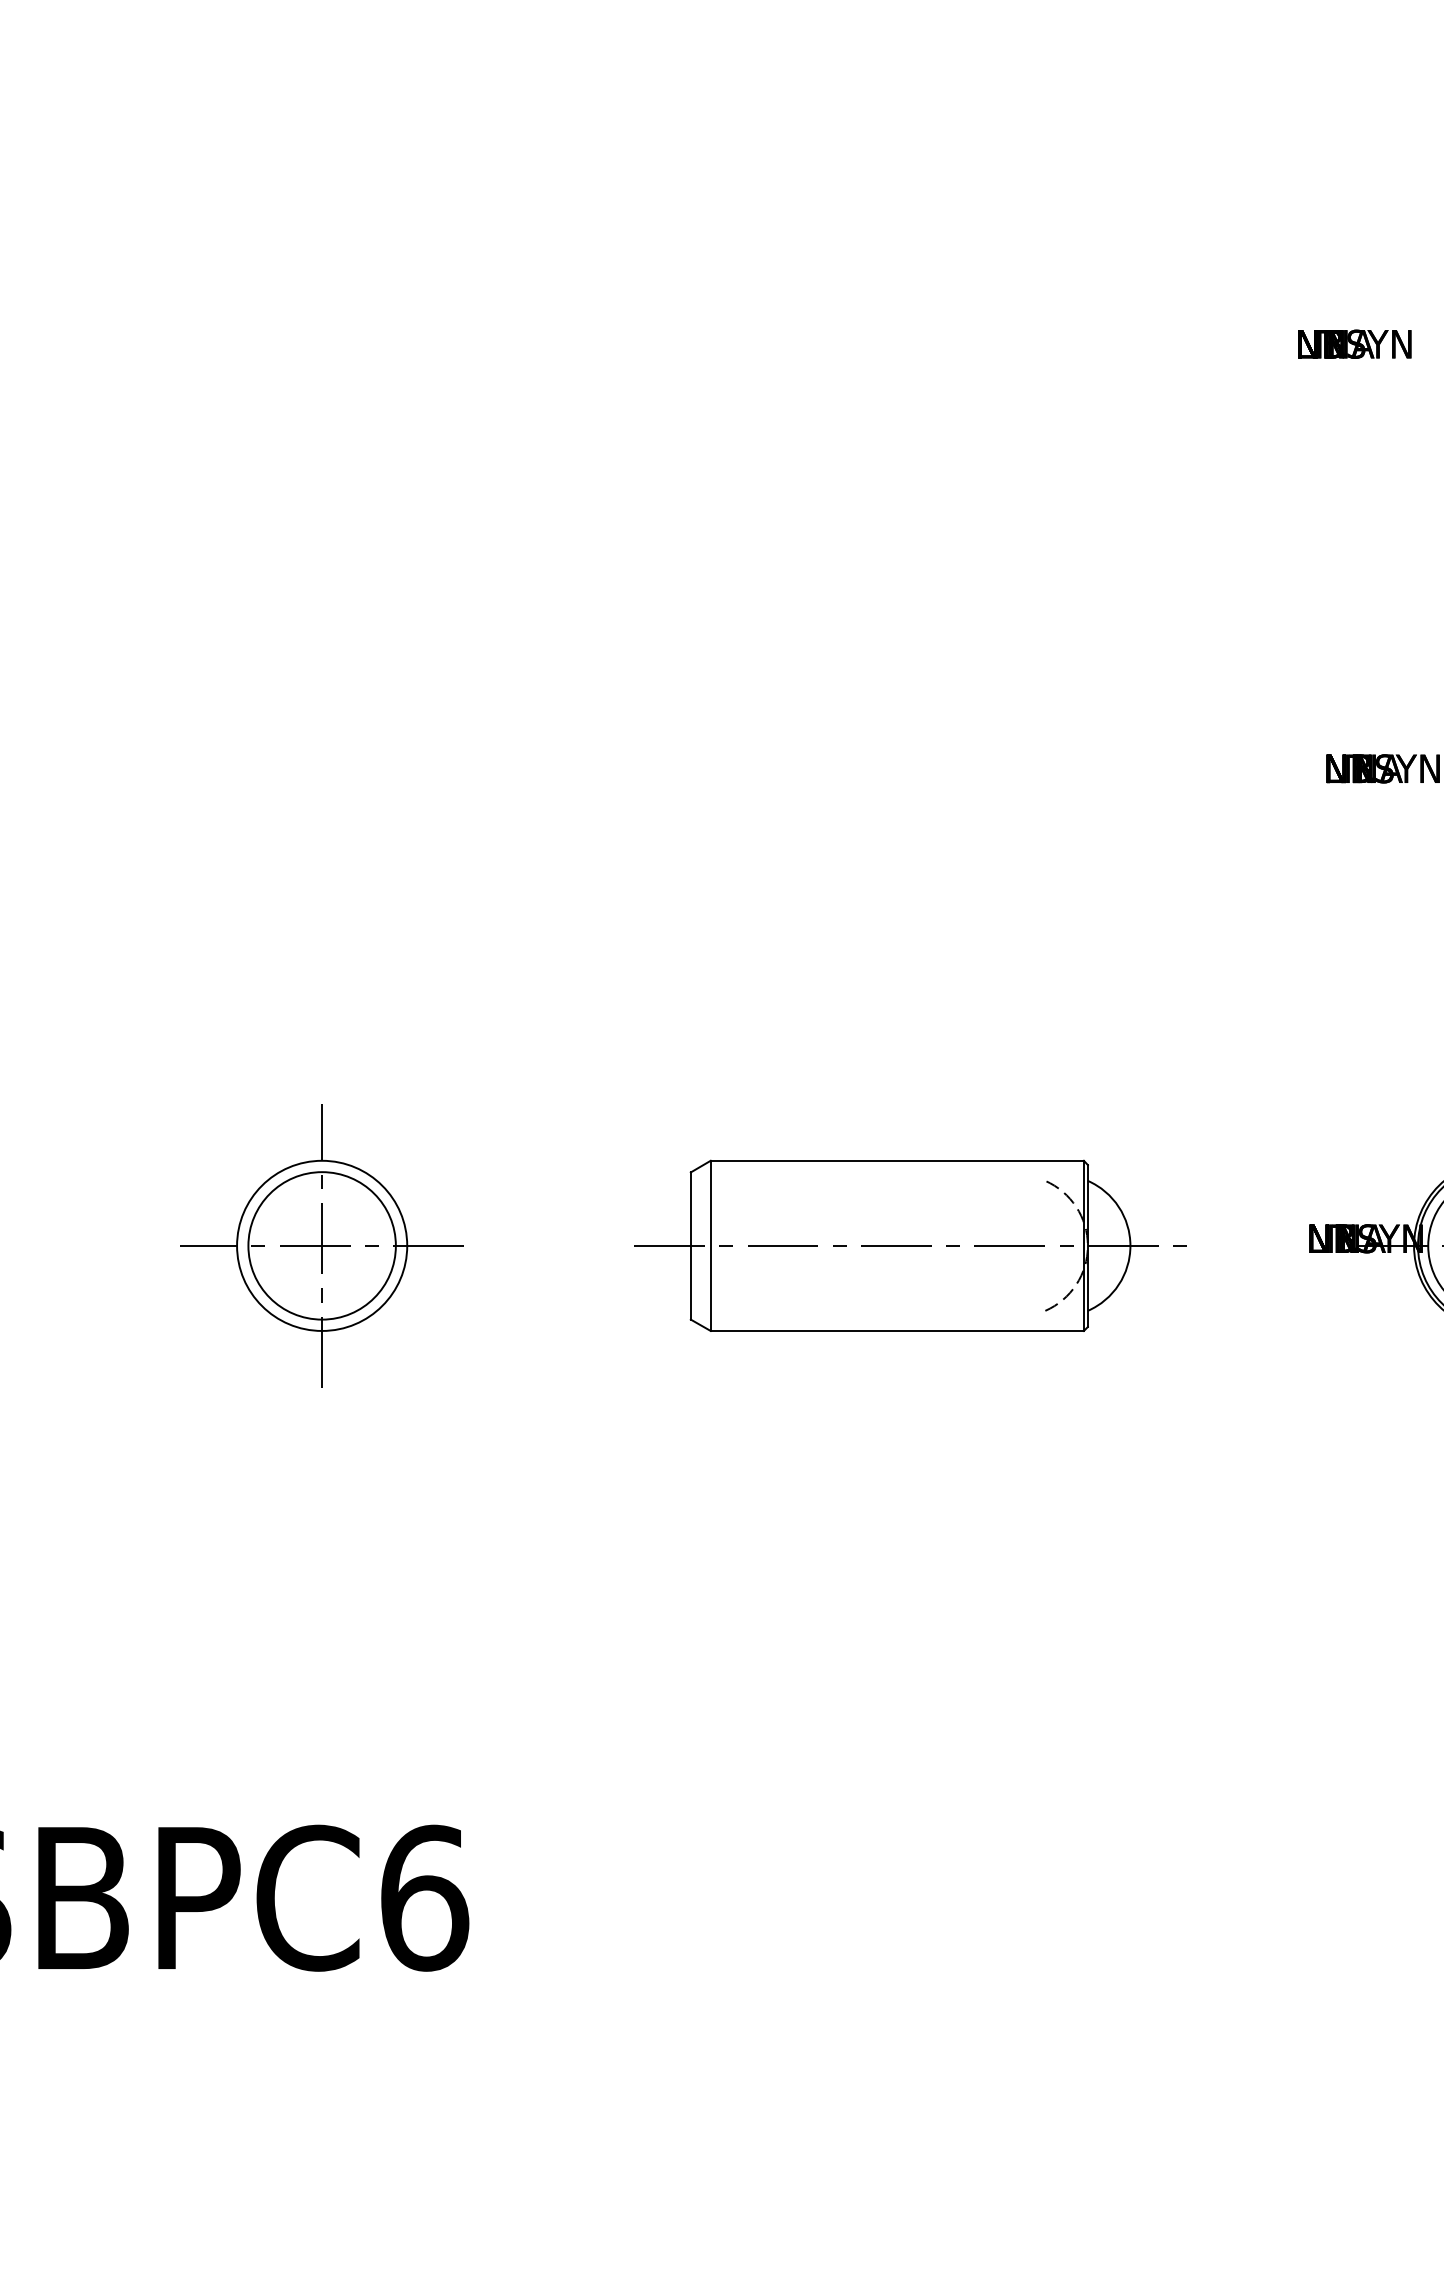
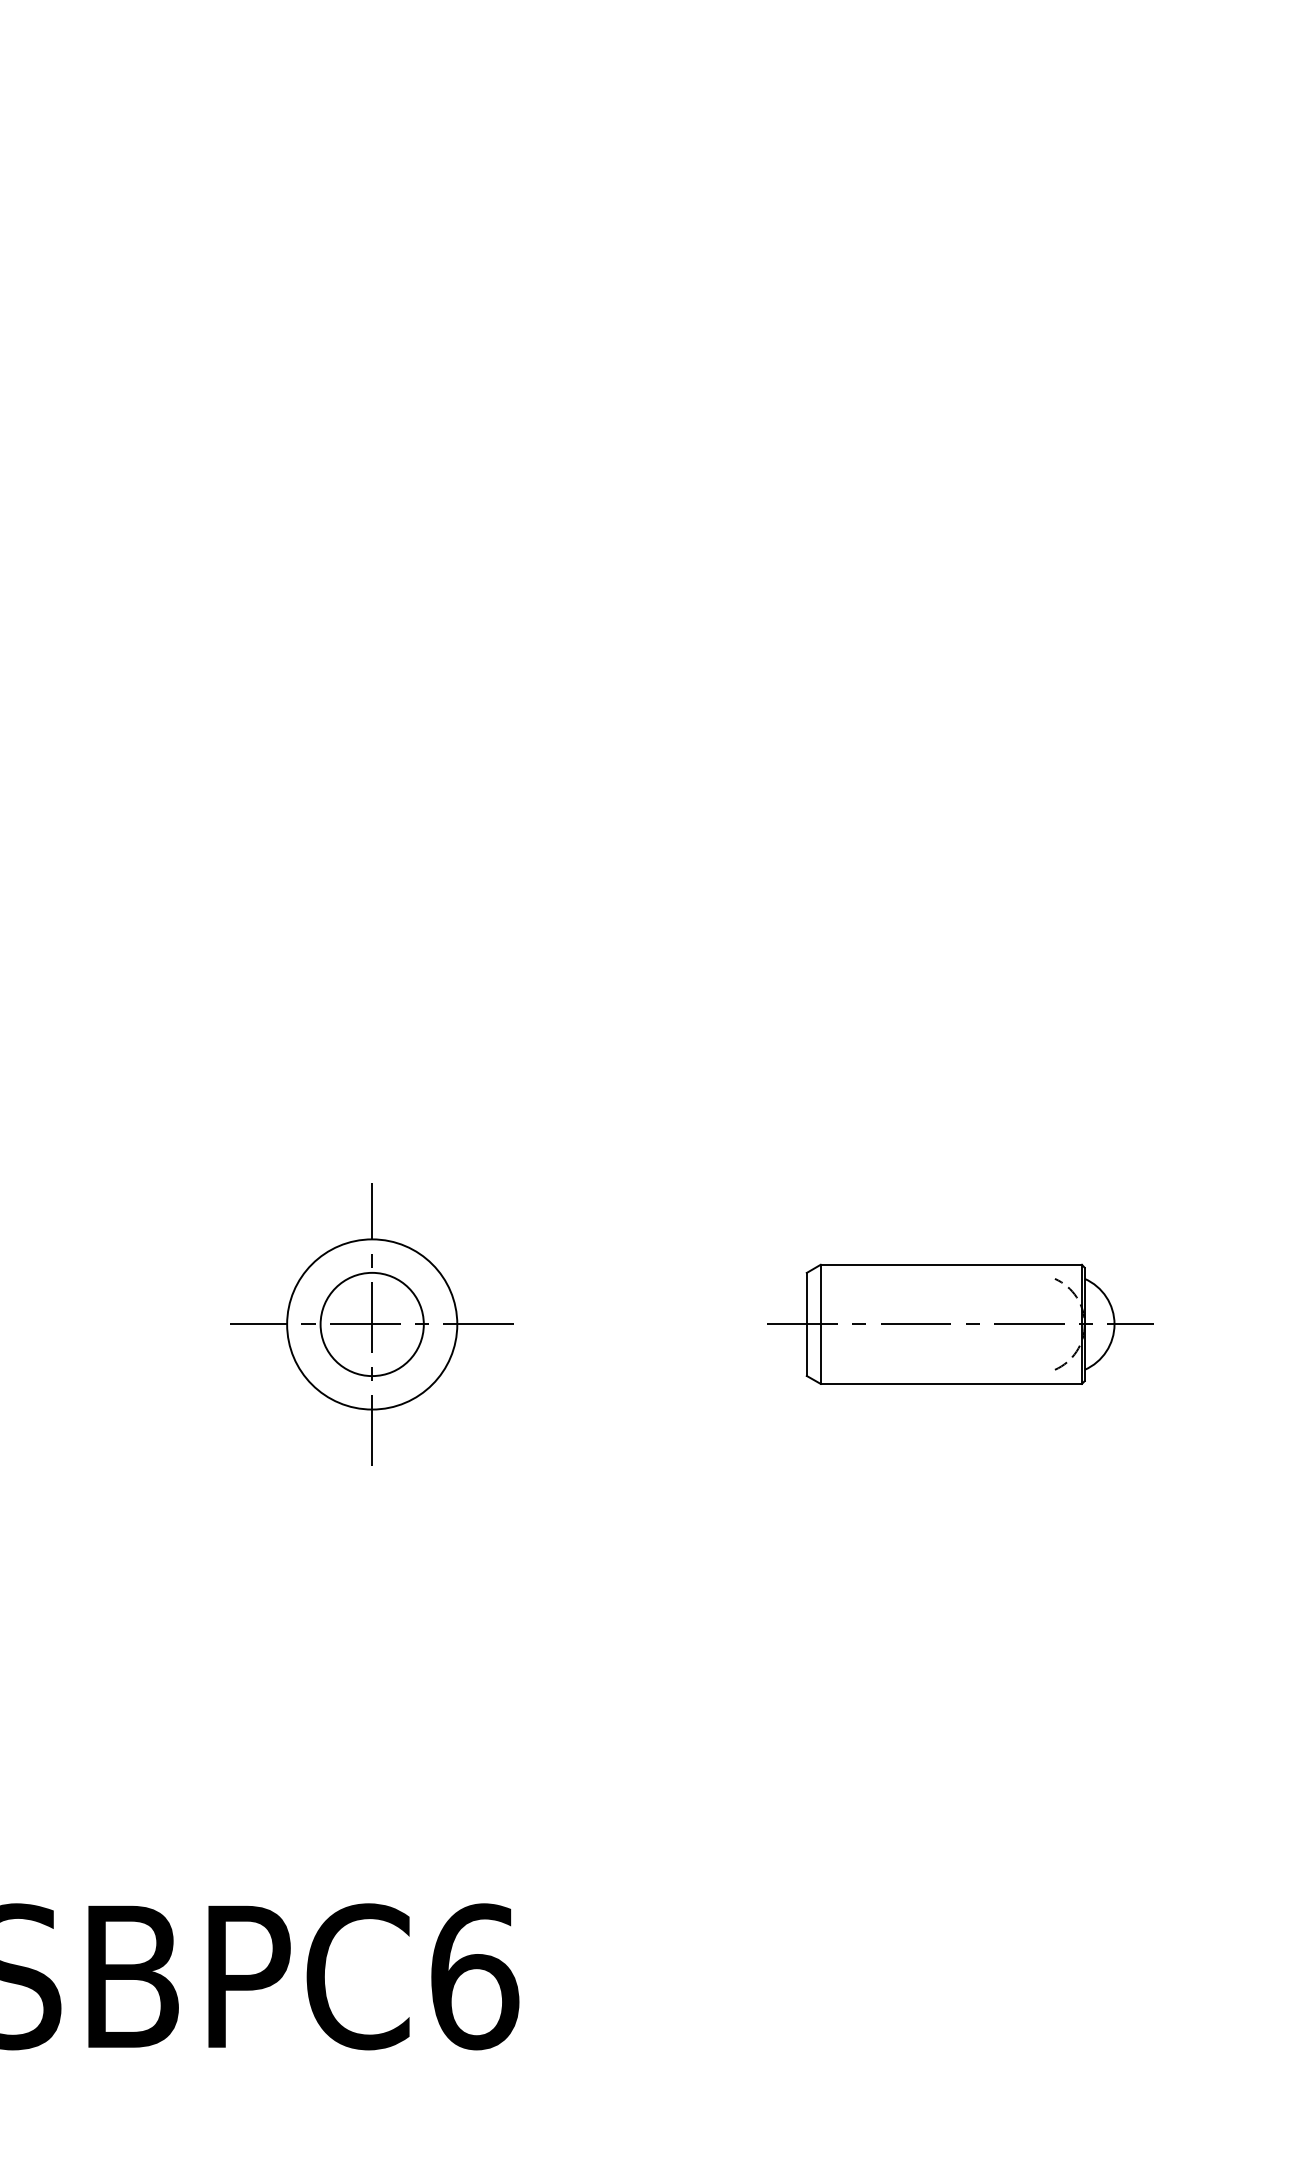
circle: (321, 1245) -> (371, 1324), size x0.7
part: (910, 1245) -> (960, 1324), size x0.7

